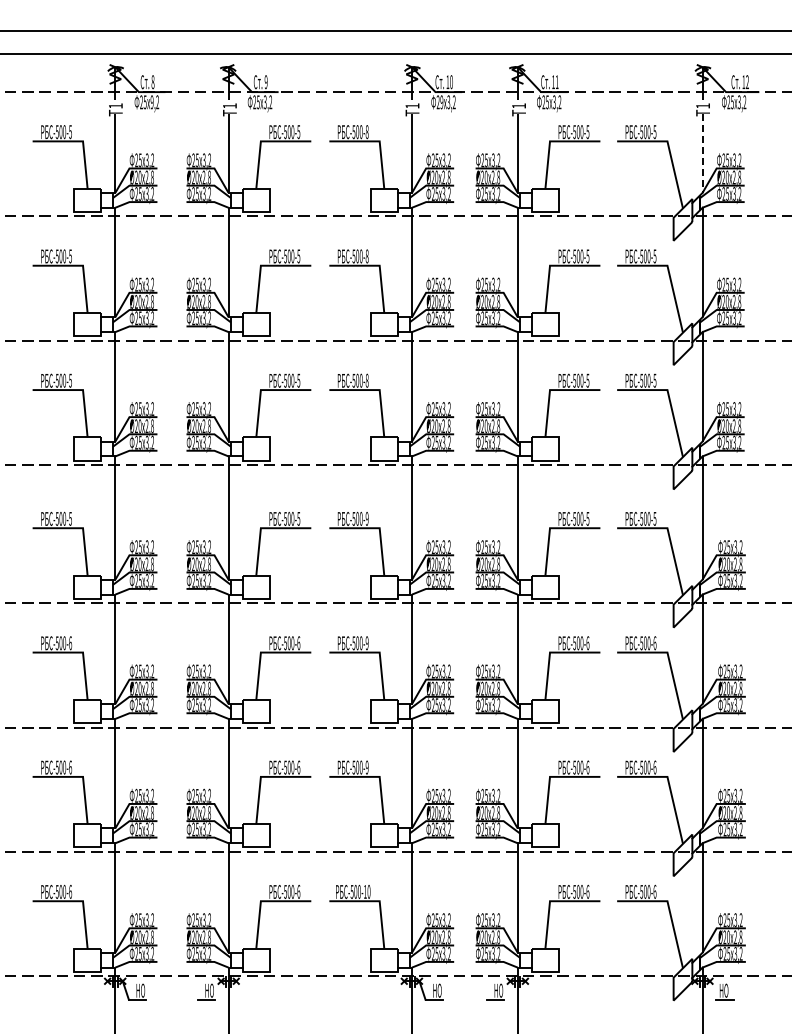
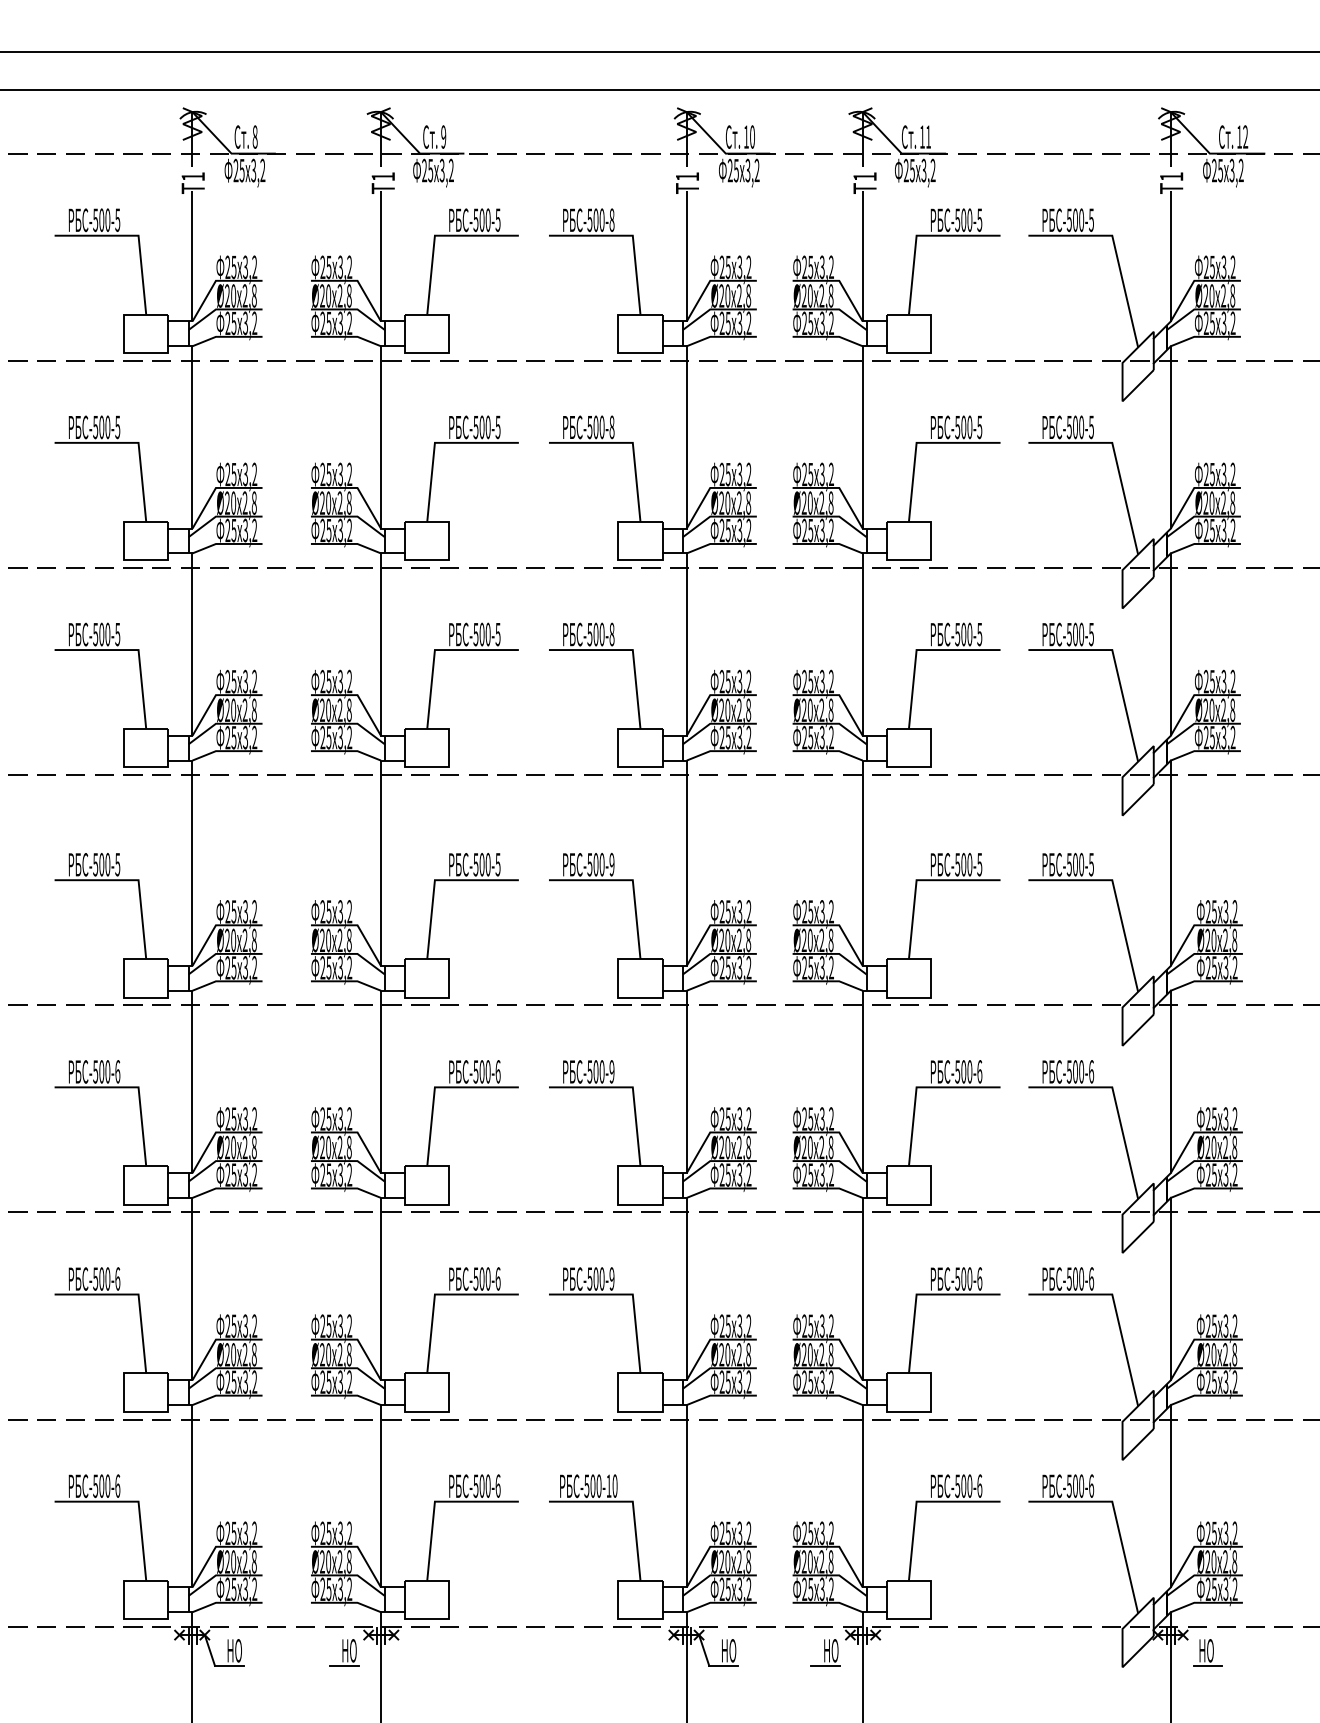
text: (441, 101) -> (735, 169), 29 -> 25
text: (151, 102) -> (252, 170), 9,2 -> 3,2
line: (702, 154) -> (1170, 257), dashed -> solid

